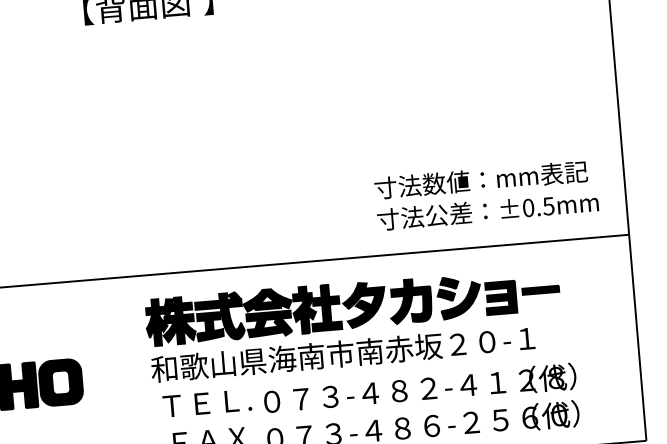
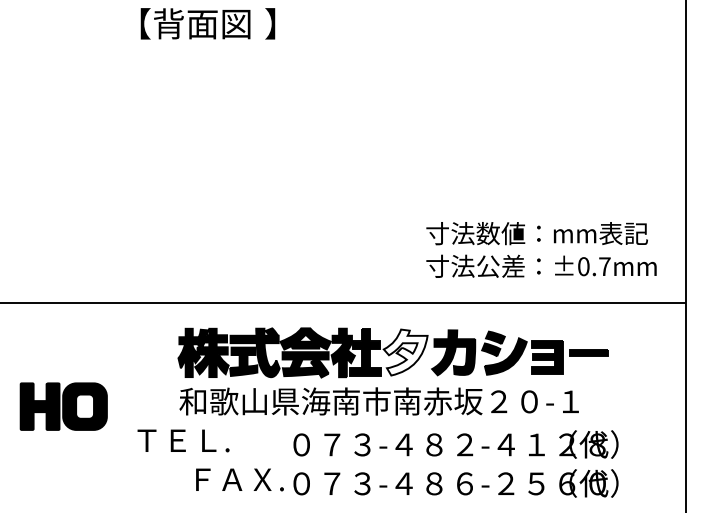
text: (548, 206) -> (604, 266), ±0.5mm -> ±0.7mm
fill: (364, 304) -> (405, 352), removed
text: (207, 403) -> (183, 440), moved

